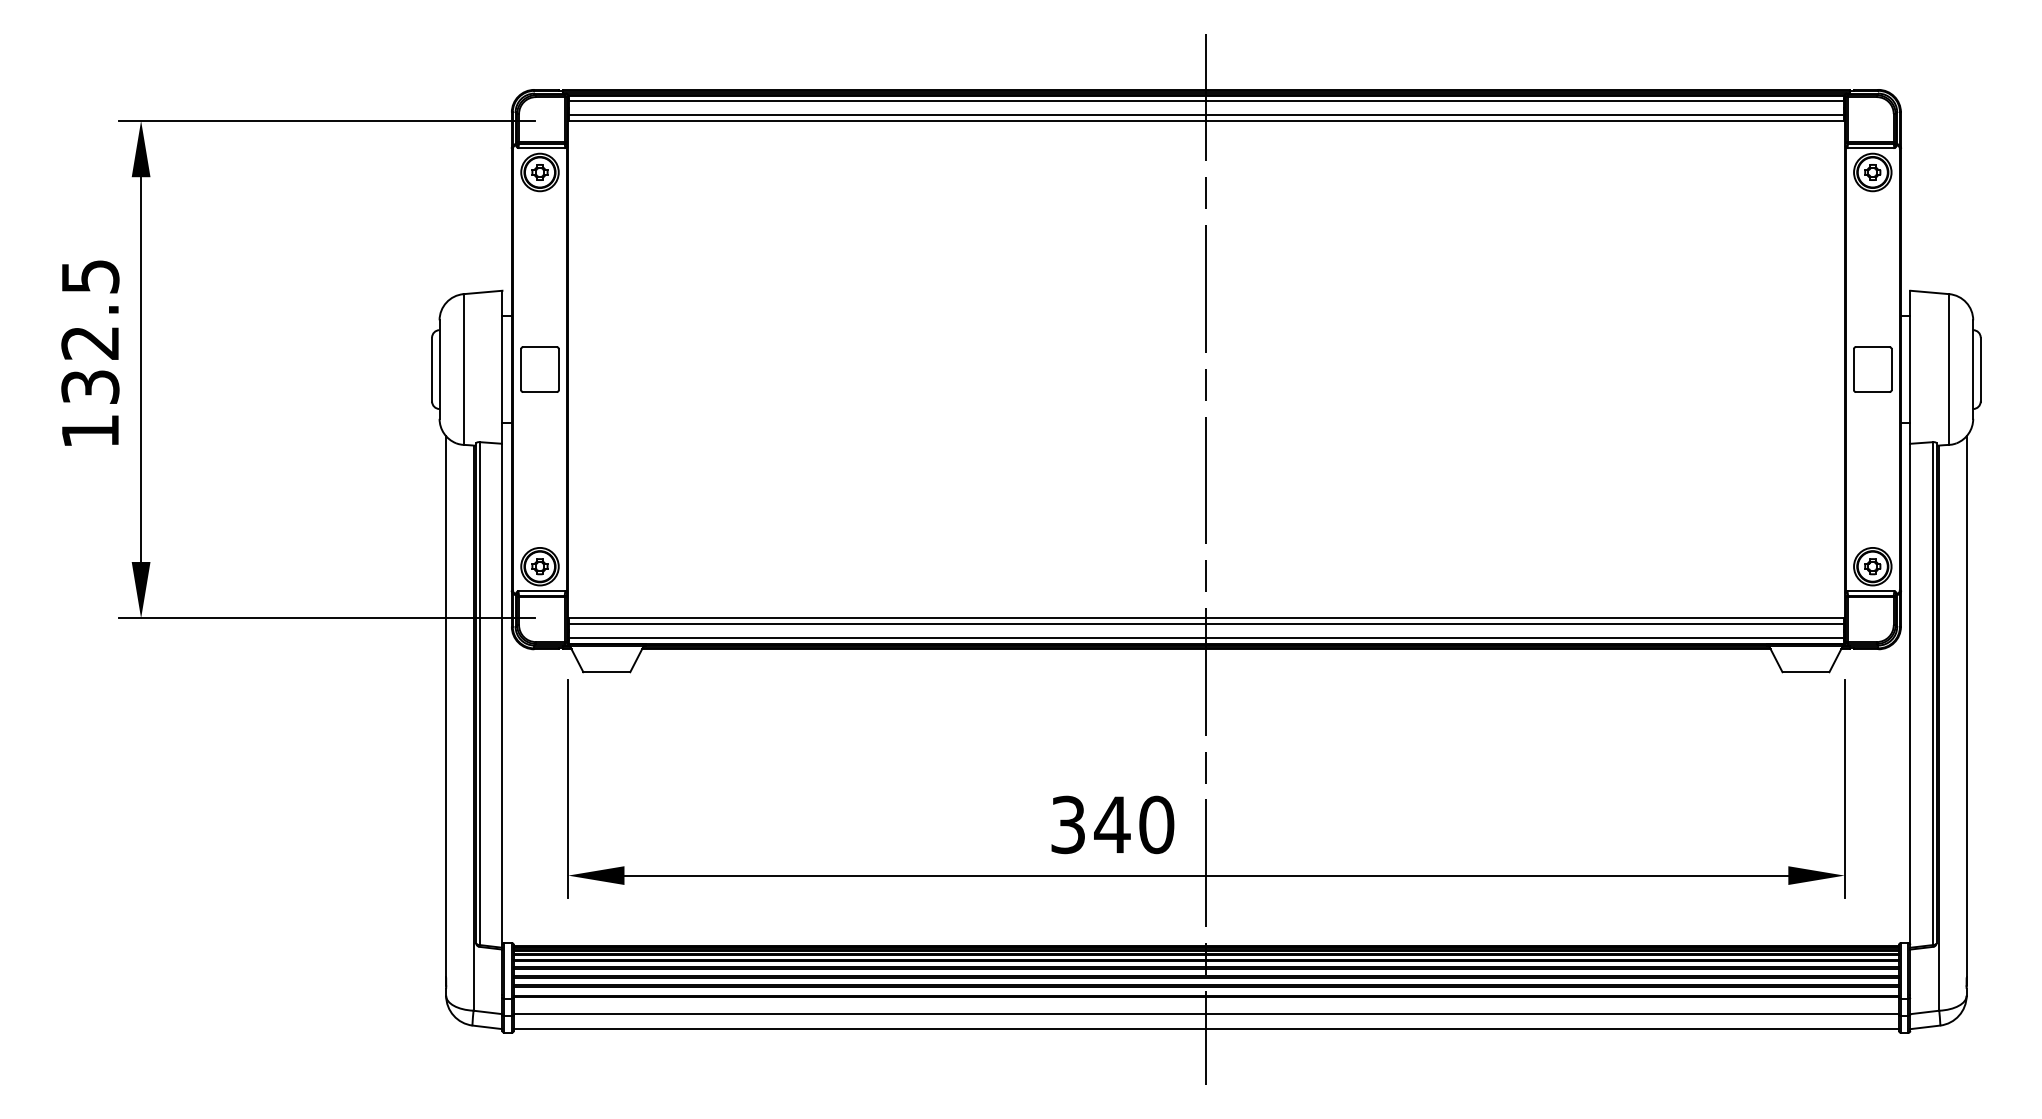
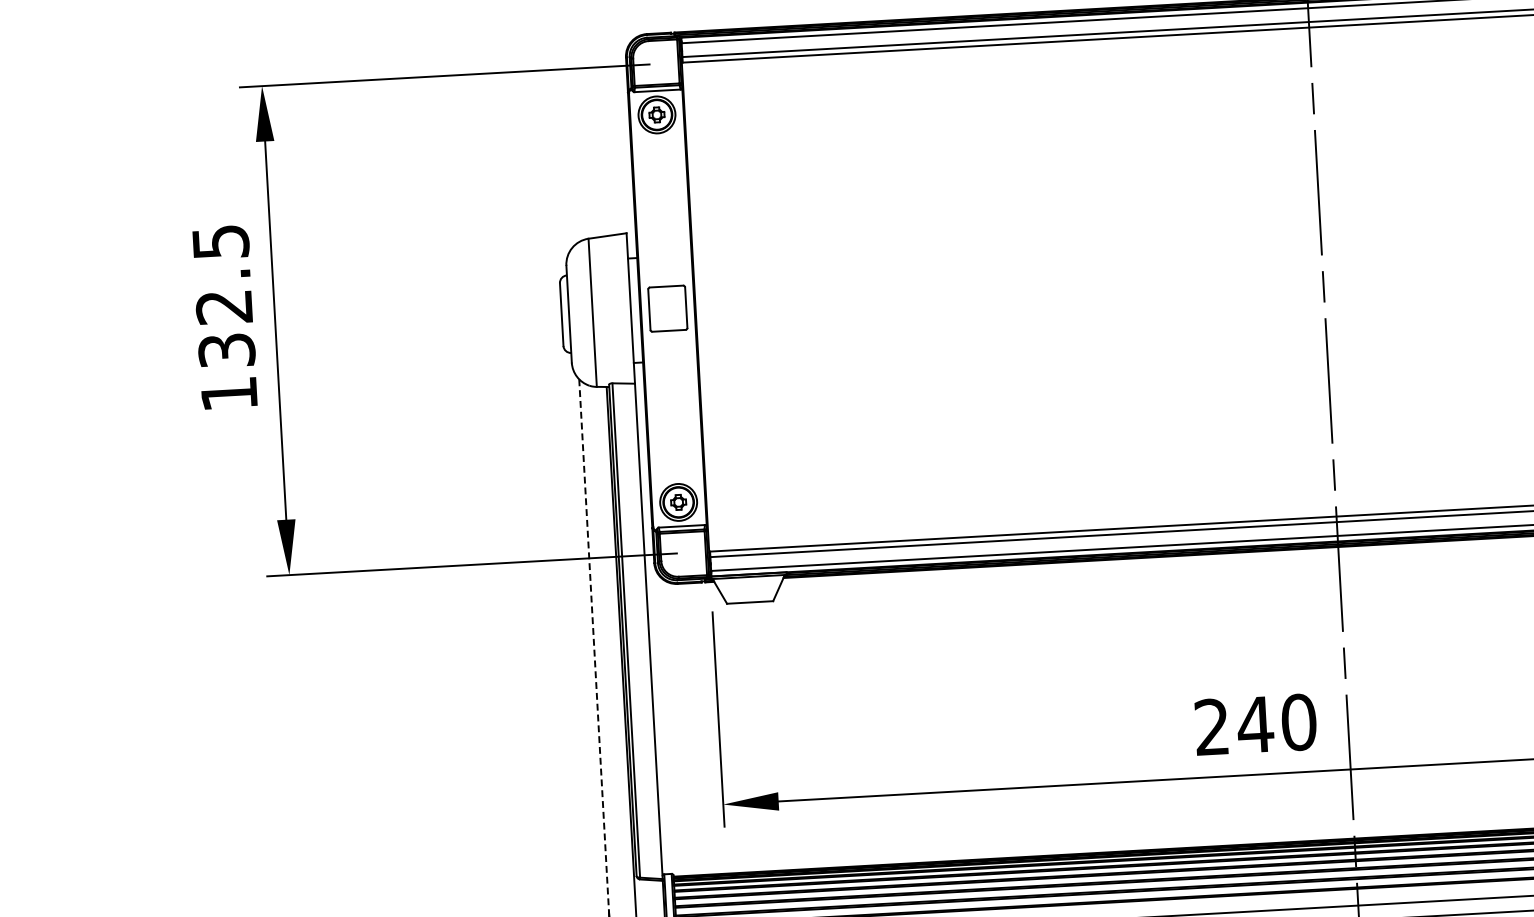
line: (446, 706) -> (594, 645), solid -> dashed
text: (1067, 825) -> (1211, 727), 340 -> 240

